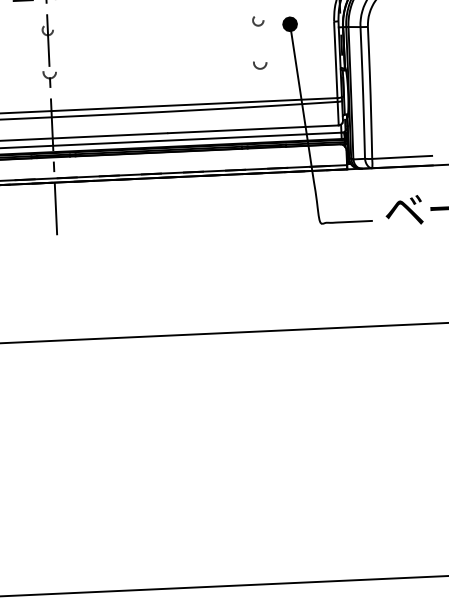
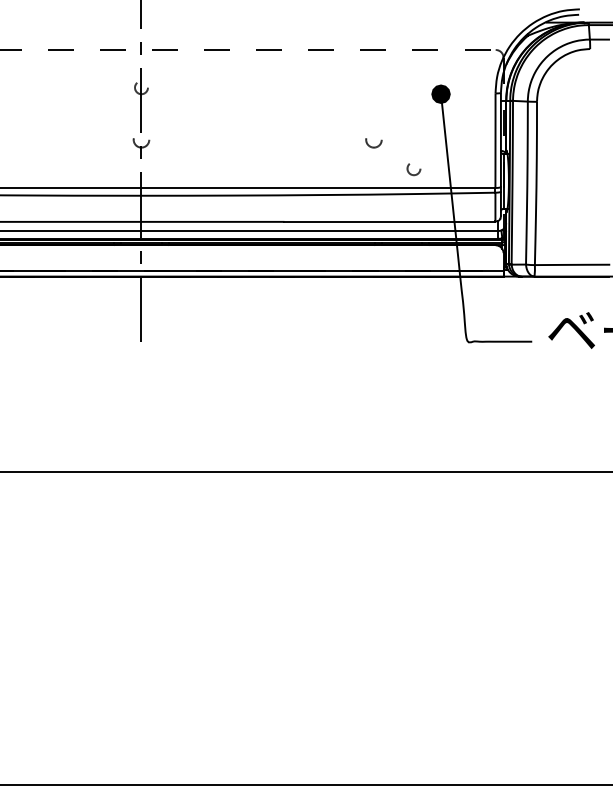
circle: (257, 21) -> (413, 169), moved
circle: (259, 65) -> (373, 143), moved

